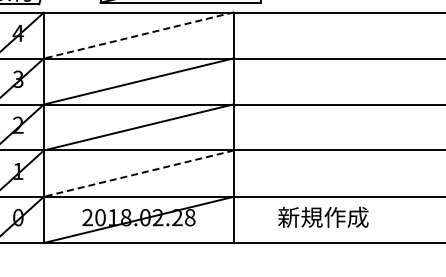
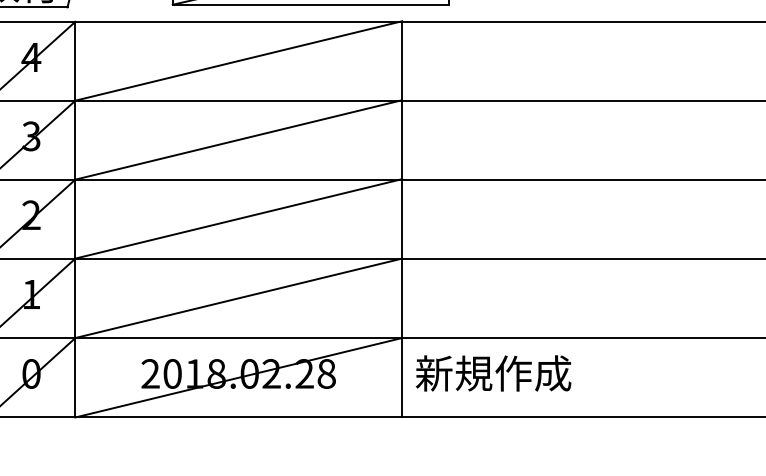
line: (139, 35) -> (239, 61), dashed -> solid
line: (139, 173) -> (239, 298), dashed -> solid
text: (323, 216) -> (493, 371), moved

